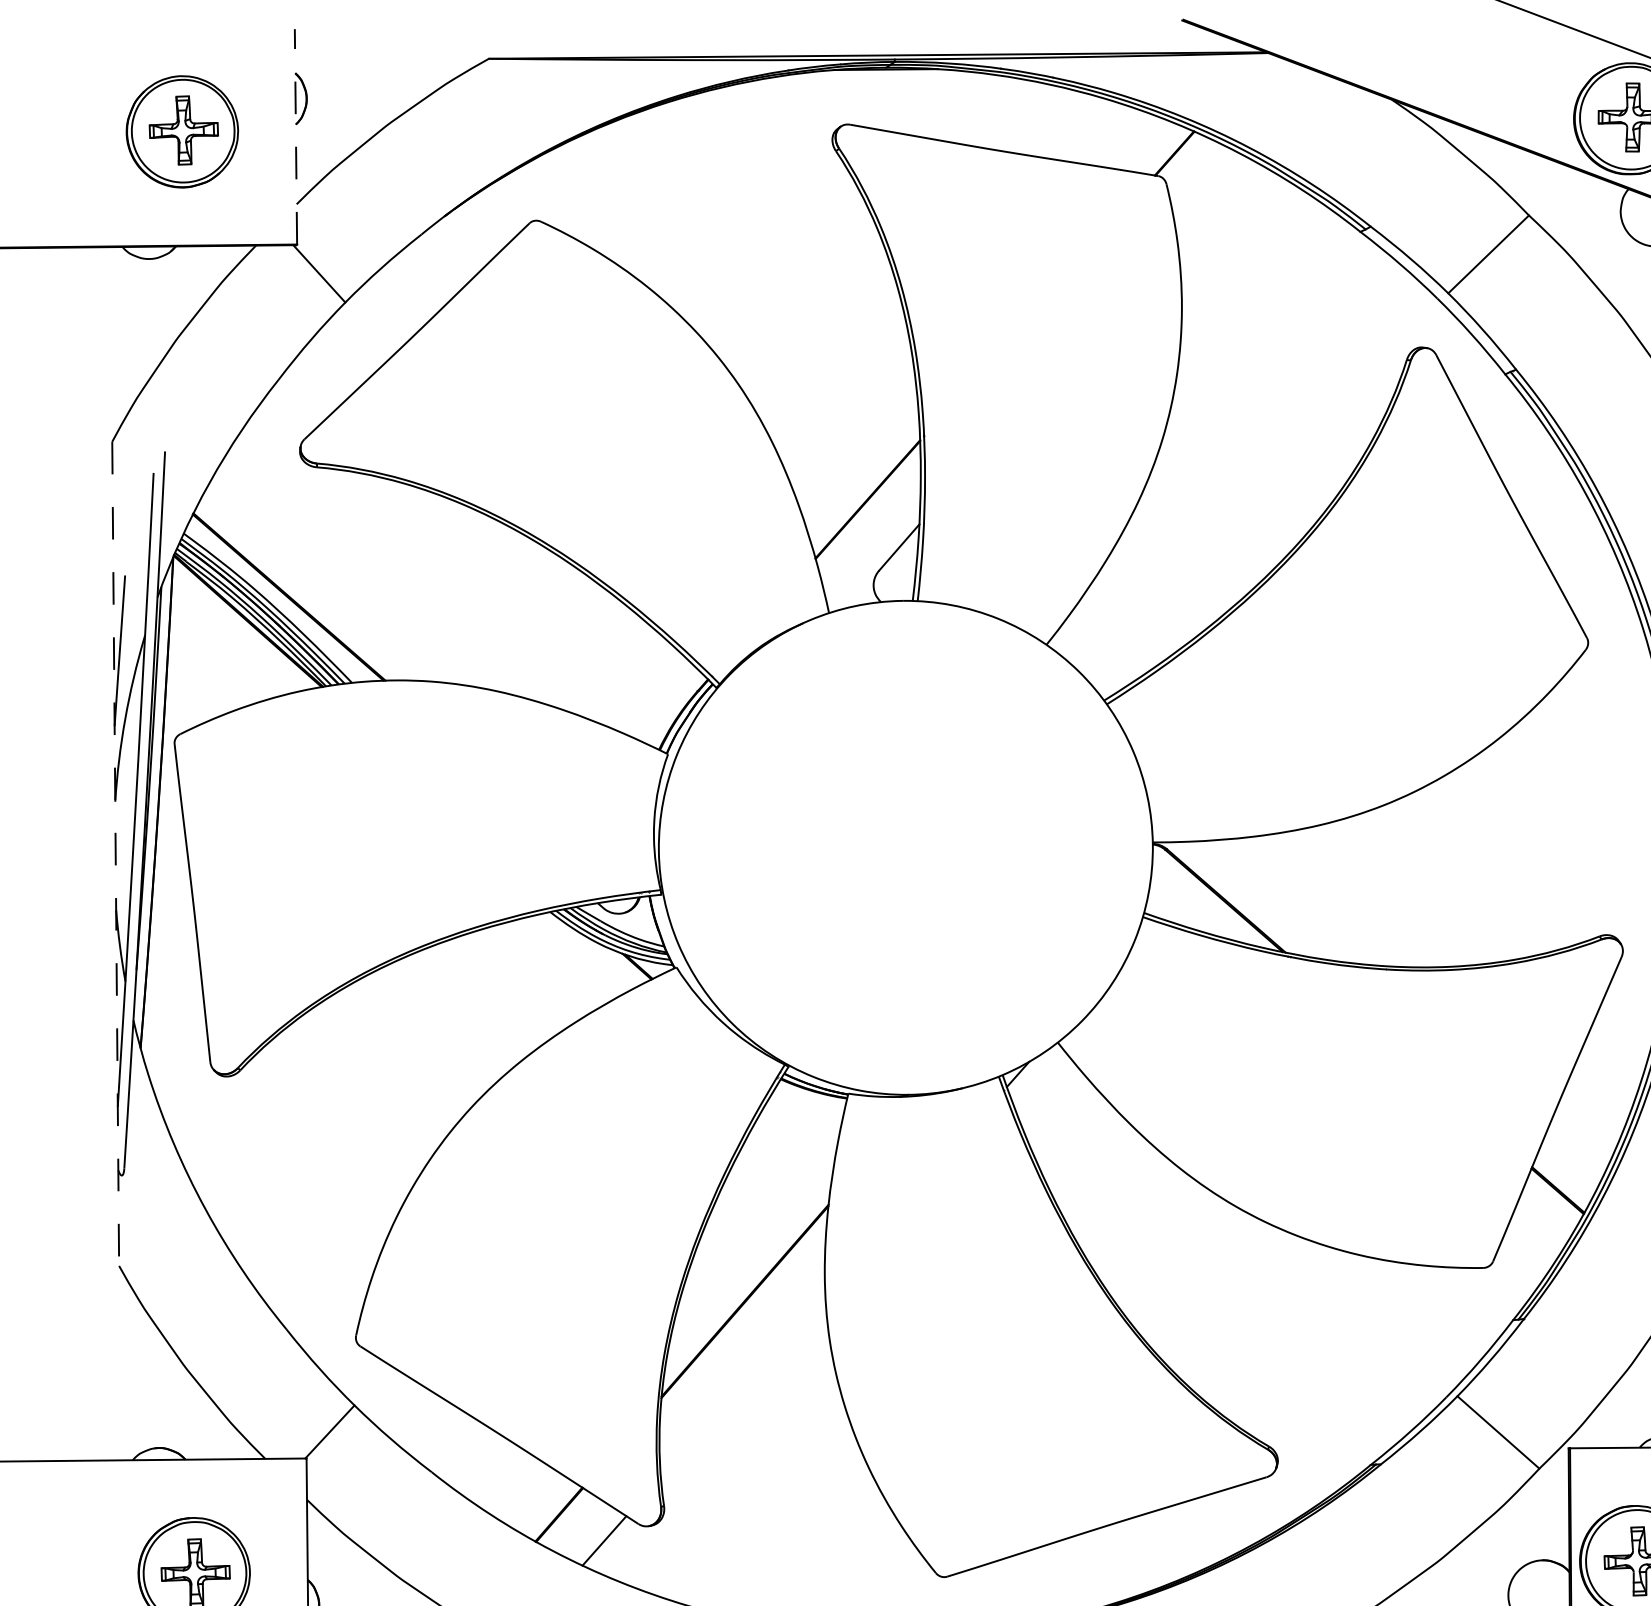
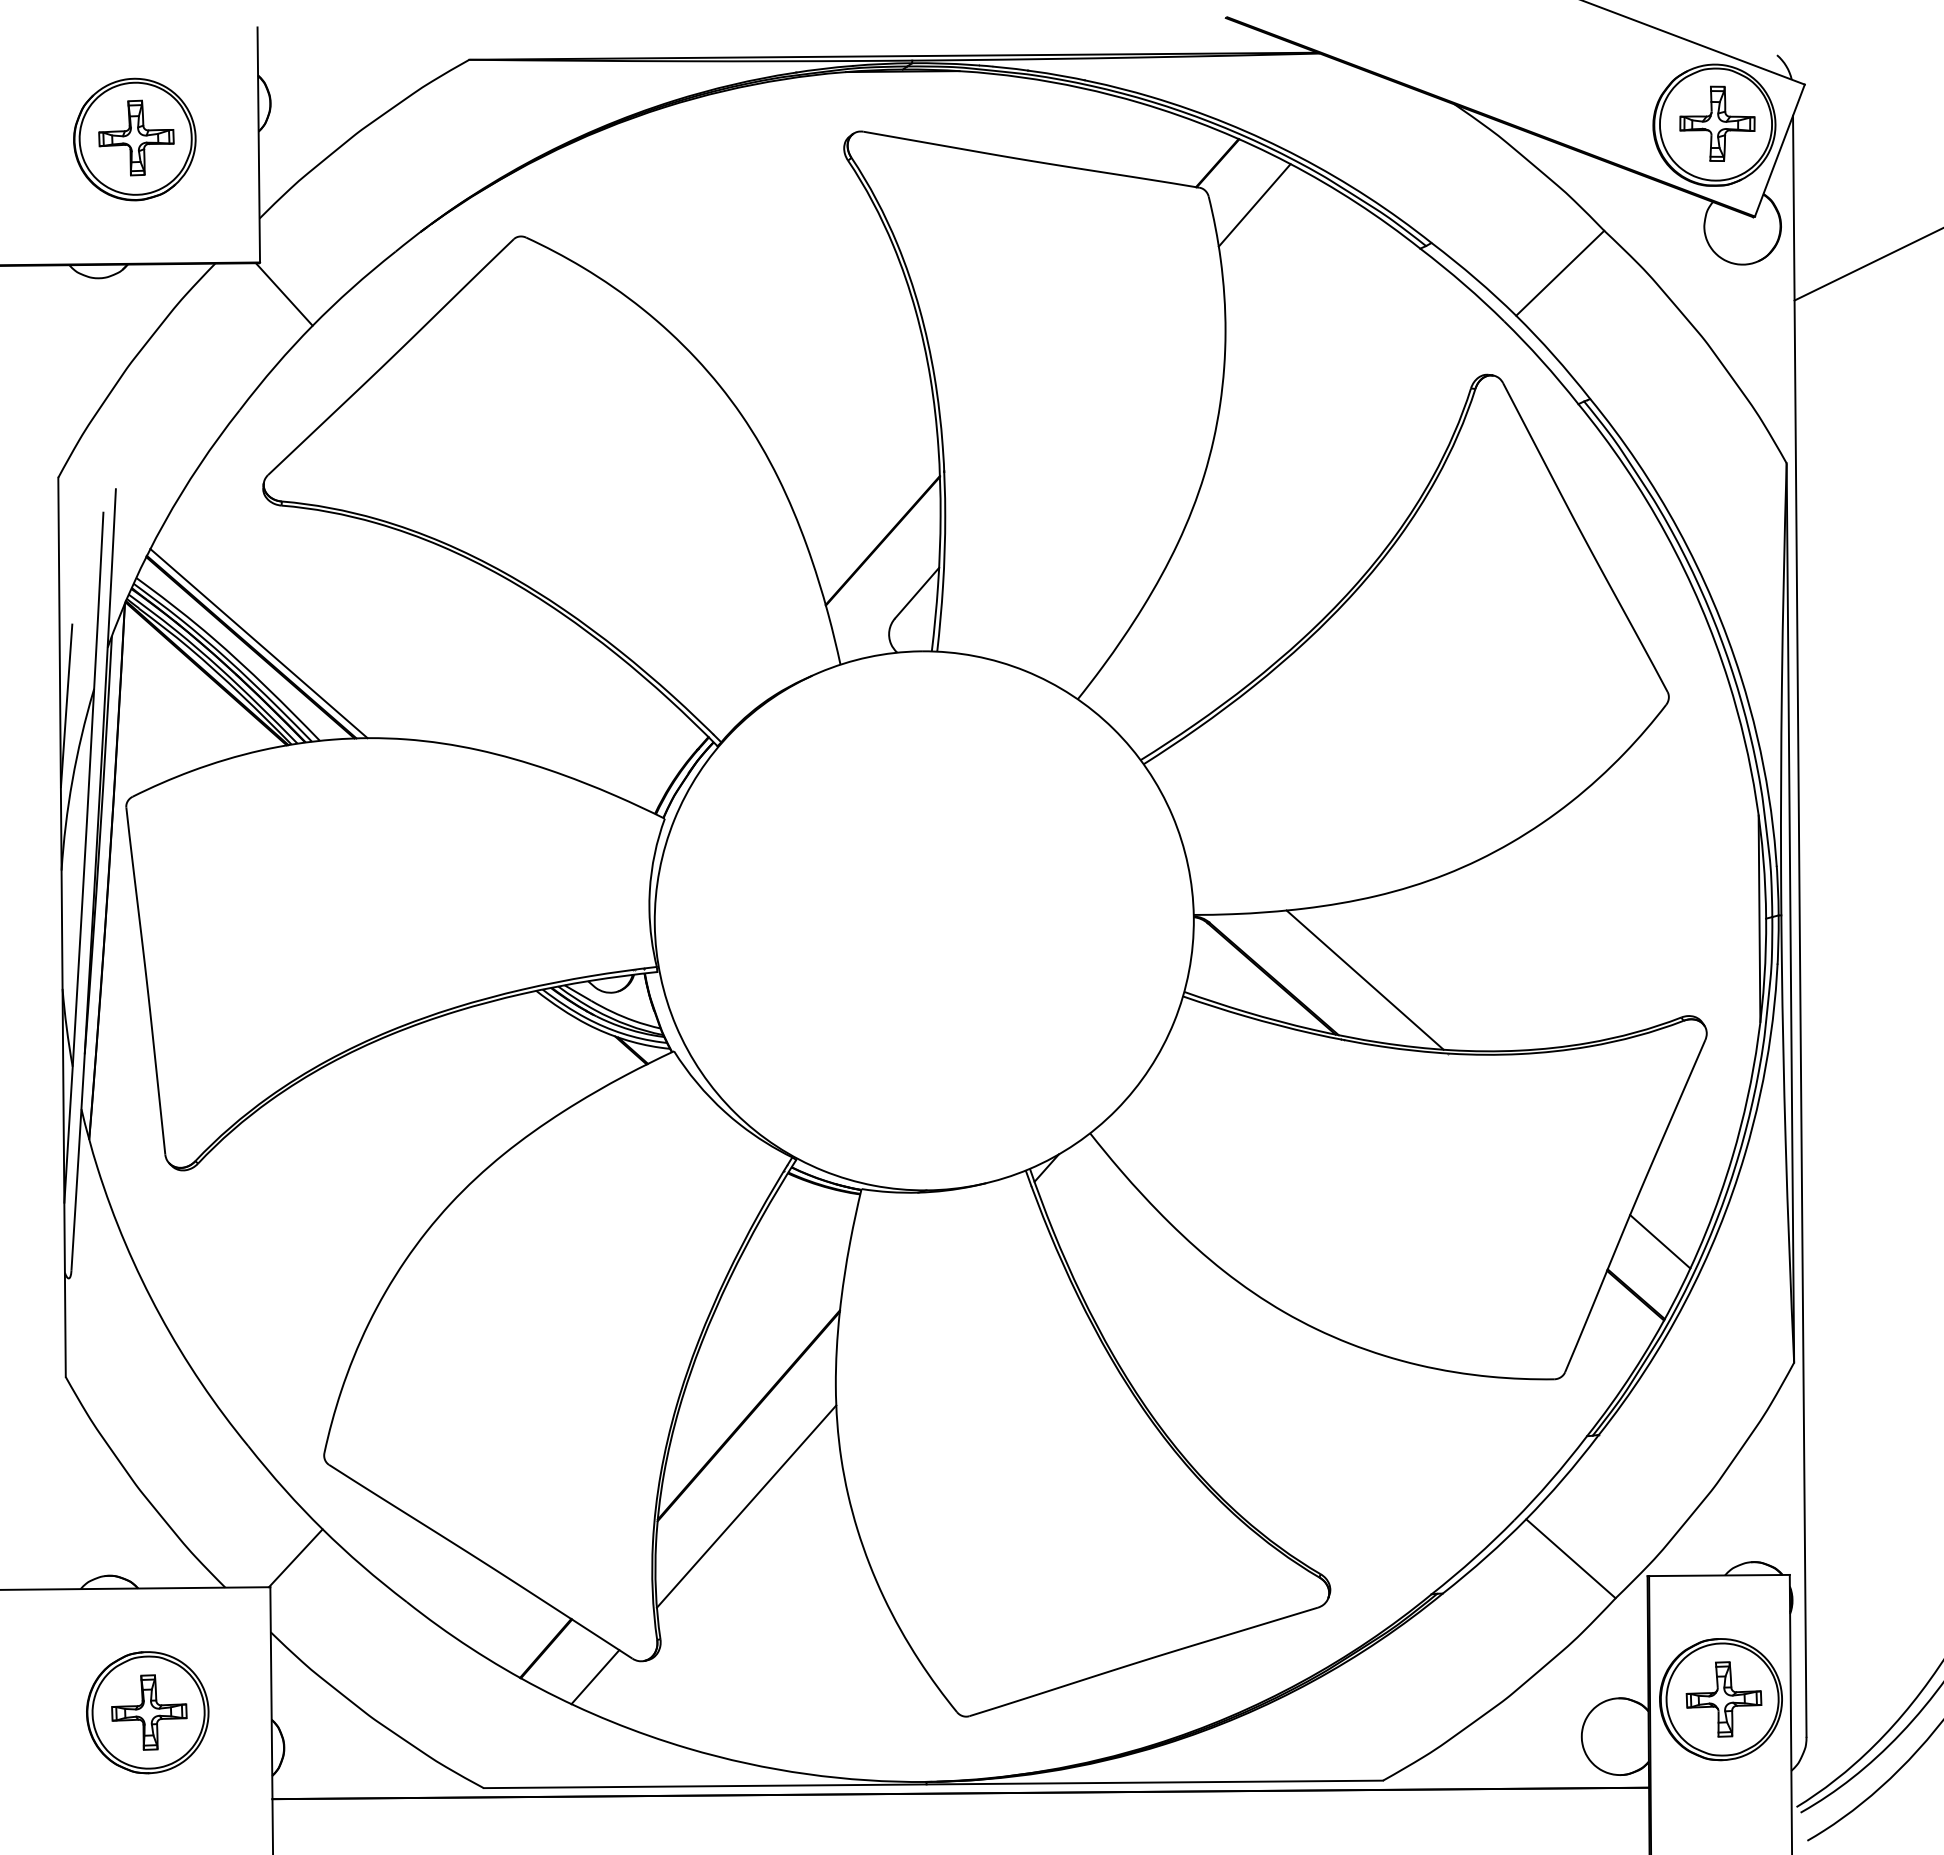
line: (295, 136) -> (258, 144), dashed -> solid
line: (1208, 192) -> (1254, 205), added
line: (295, 593) -> (258, 643), added
line: (116, 853) -> (62, 927), dashed -> solid
line: (1309, 901) -> (1364, 979), added
line: (1580, 1141) -> (1660, 1241), added
line: (742, 1384) -> (746, 1506), added

